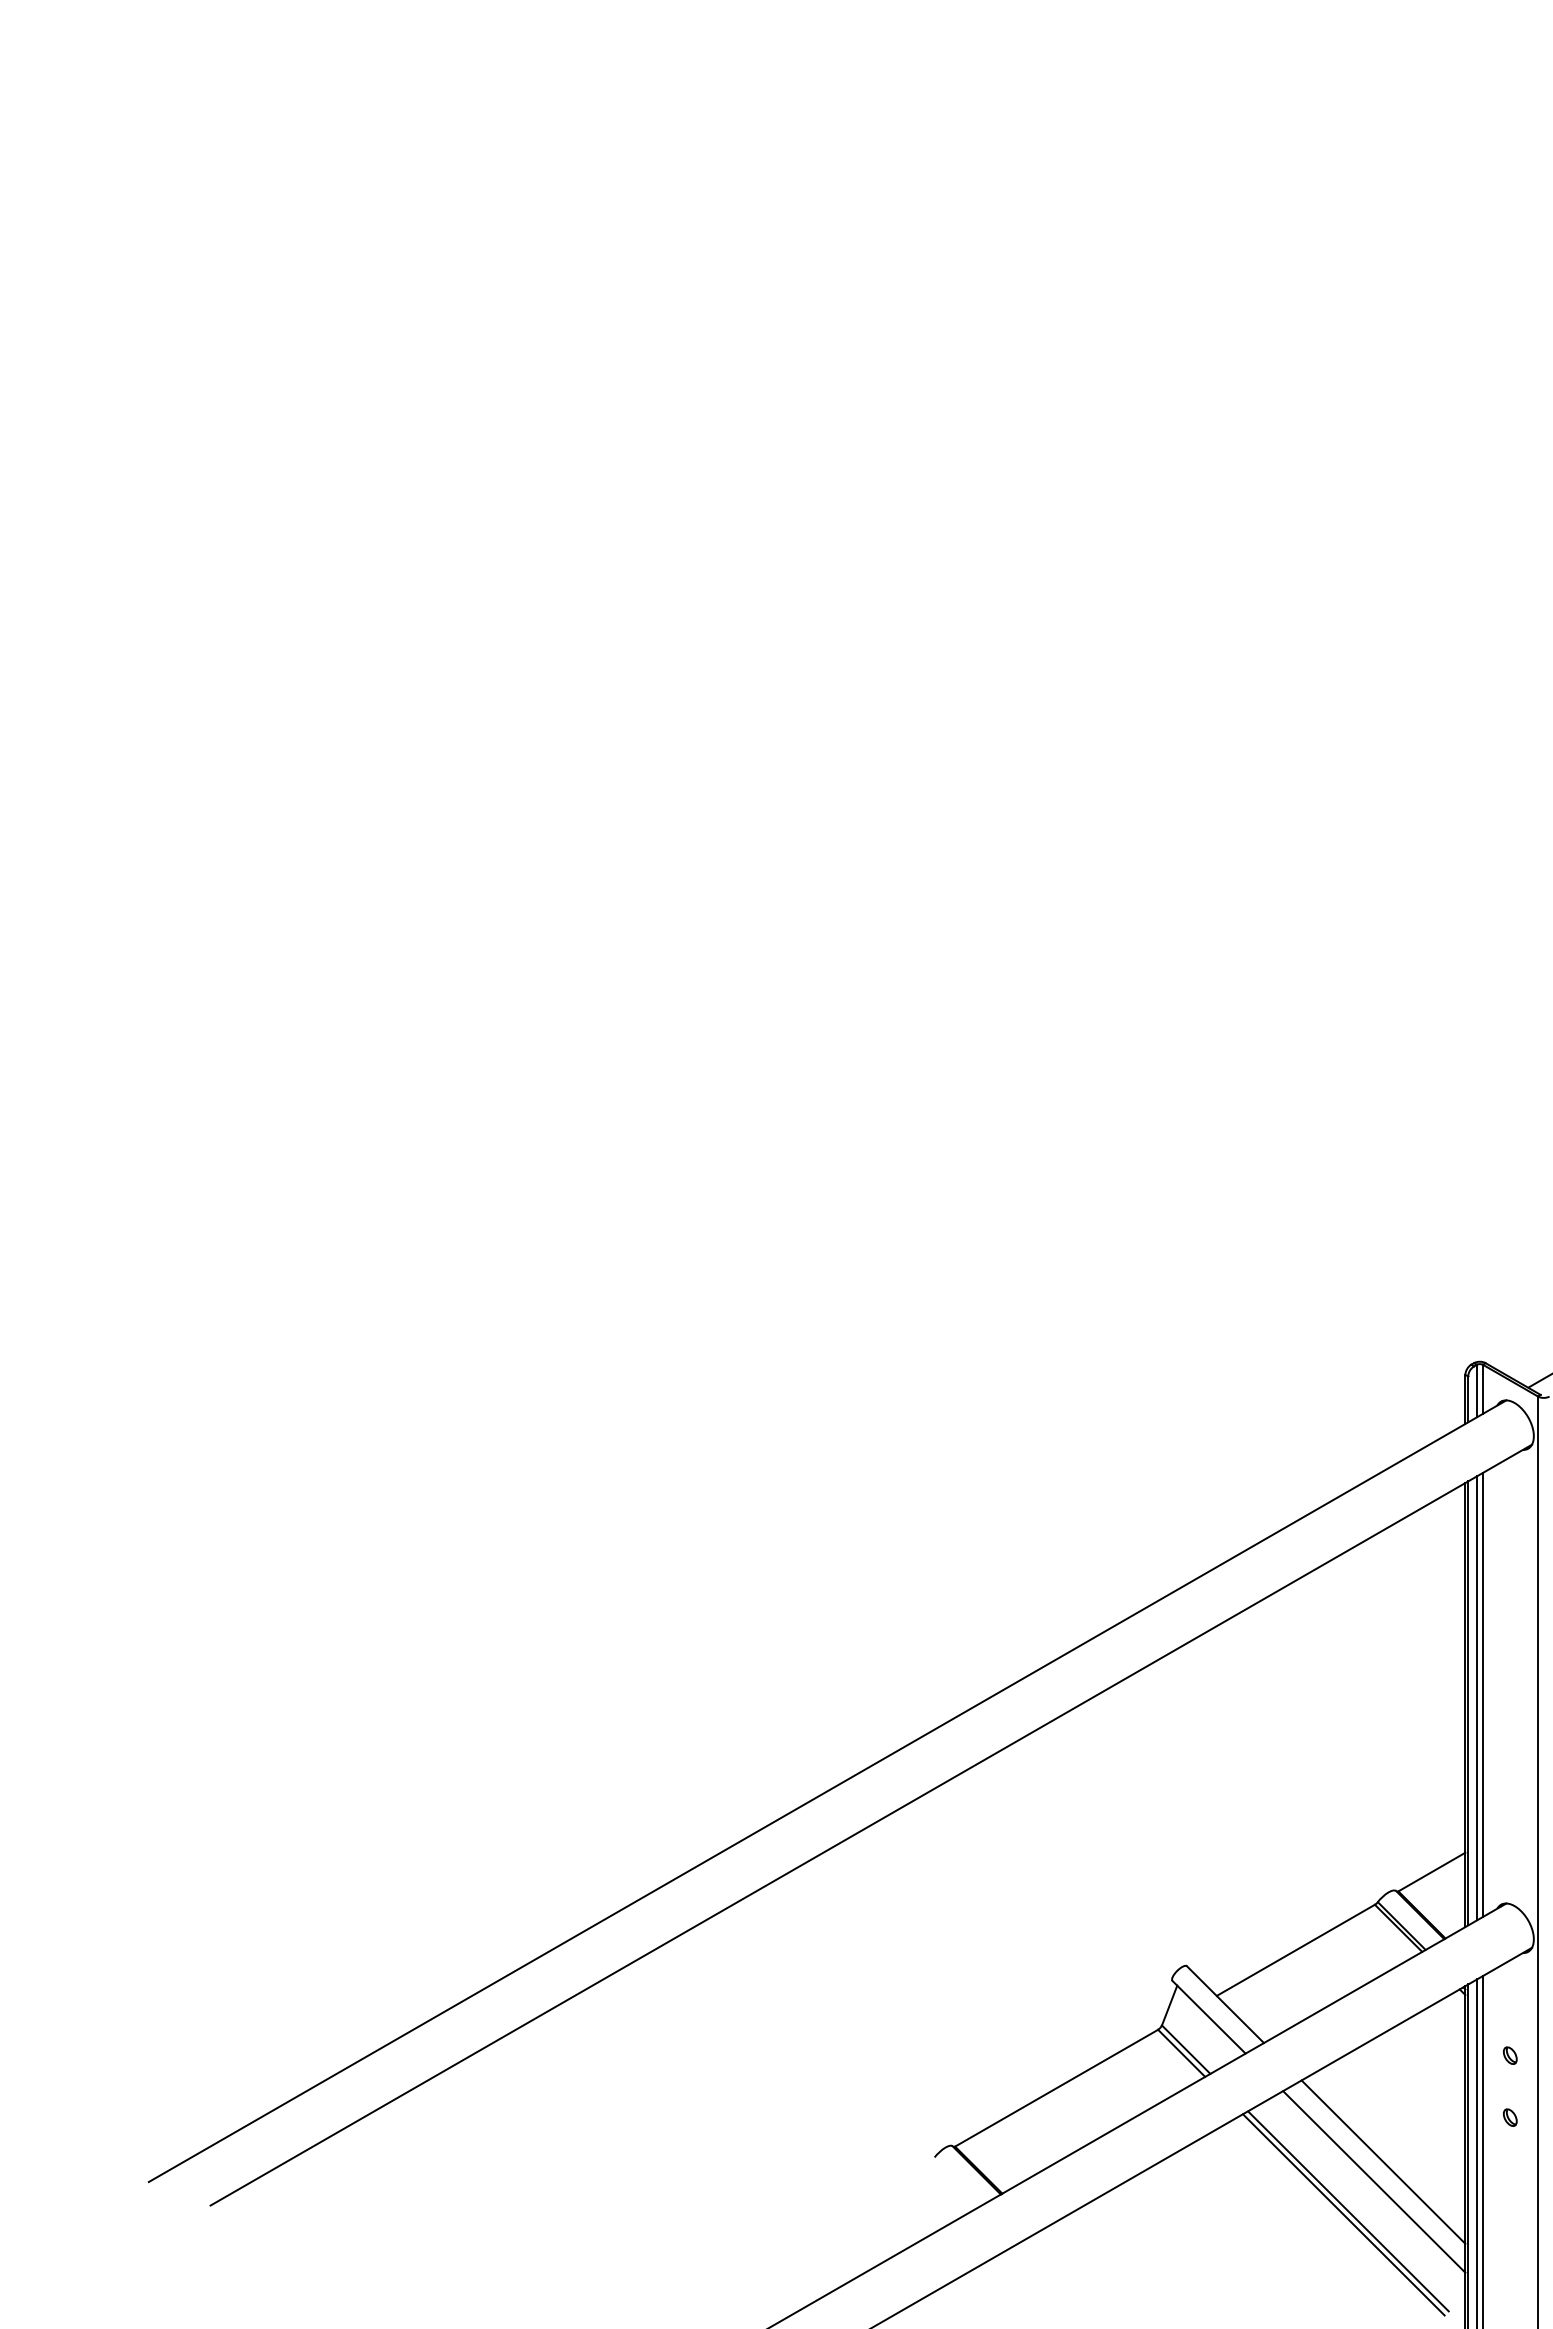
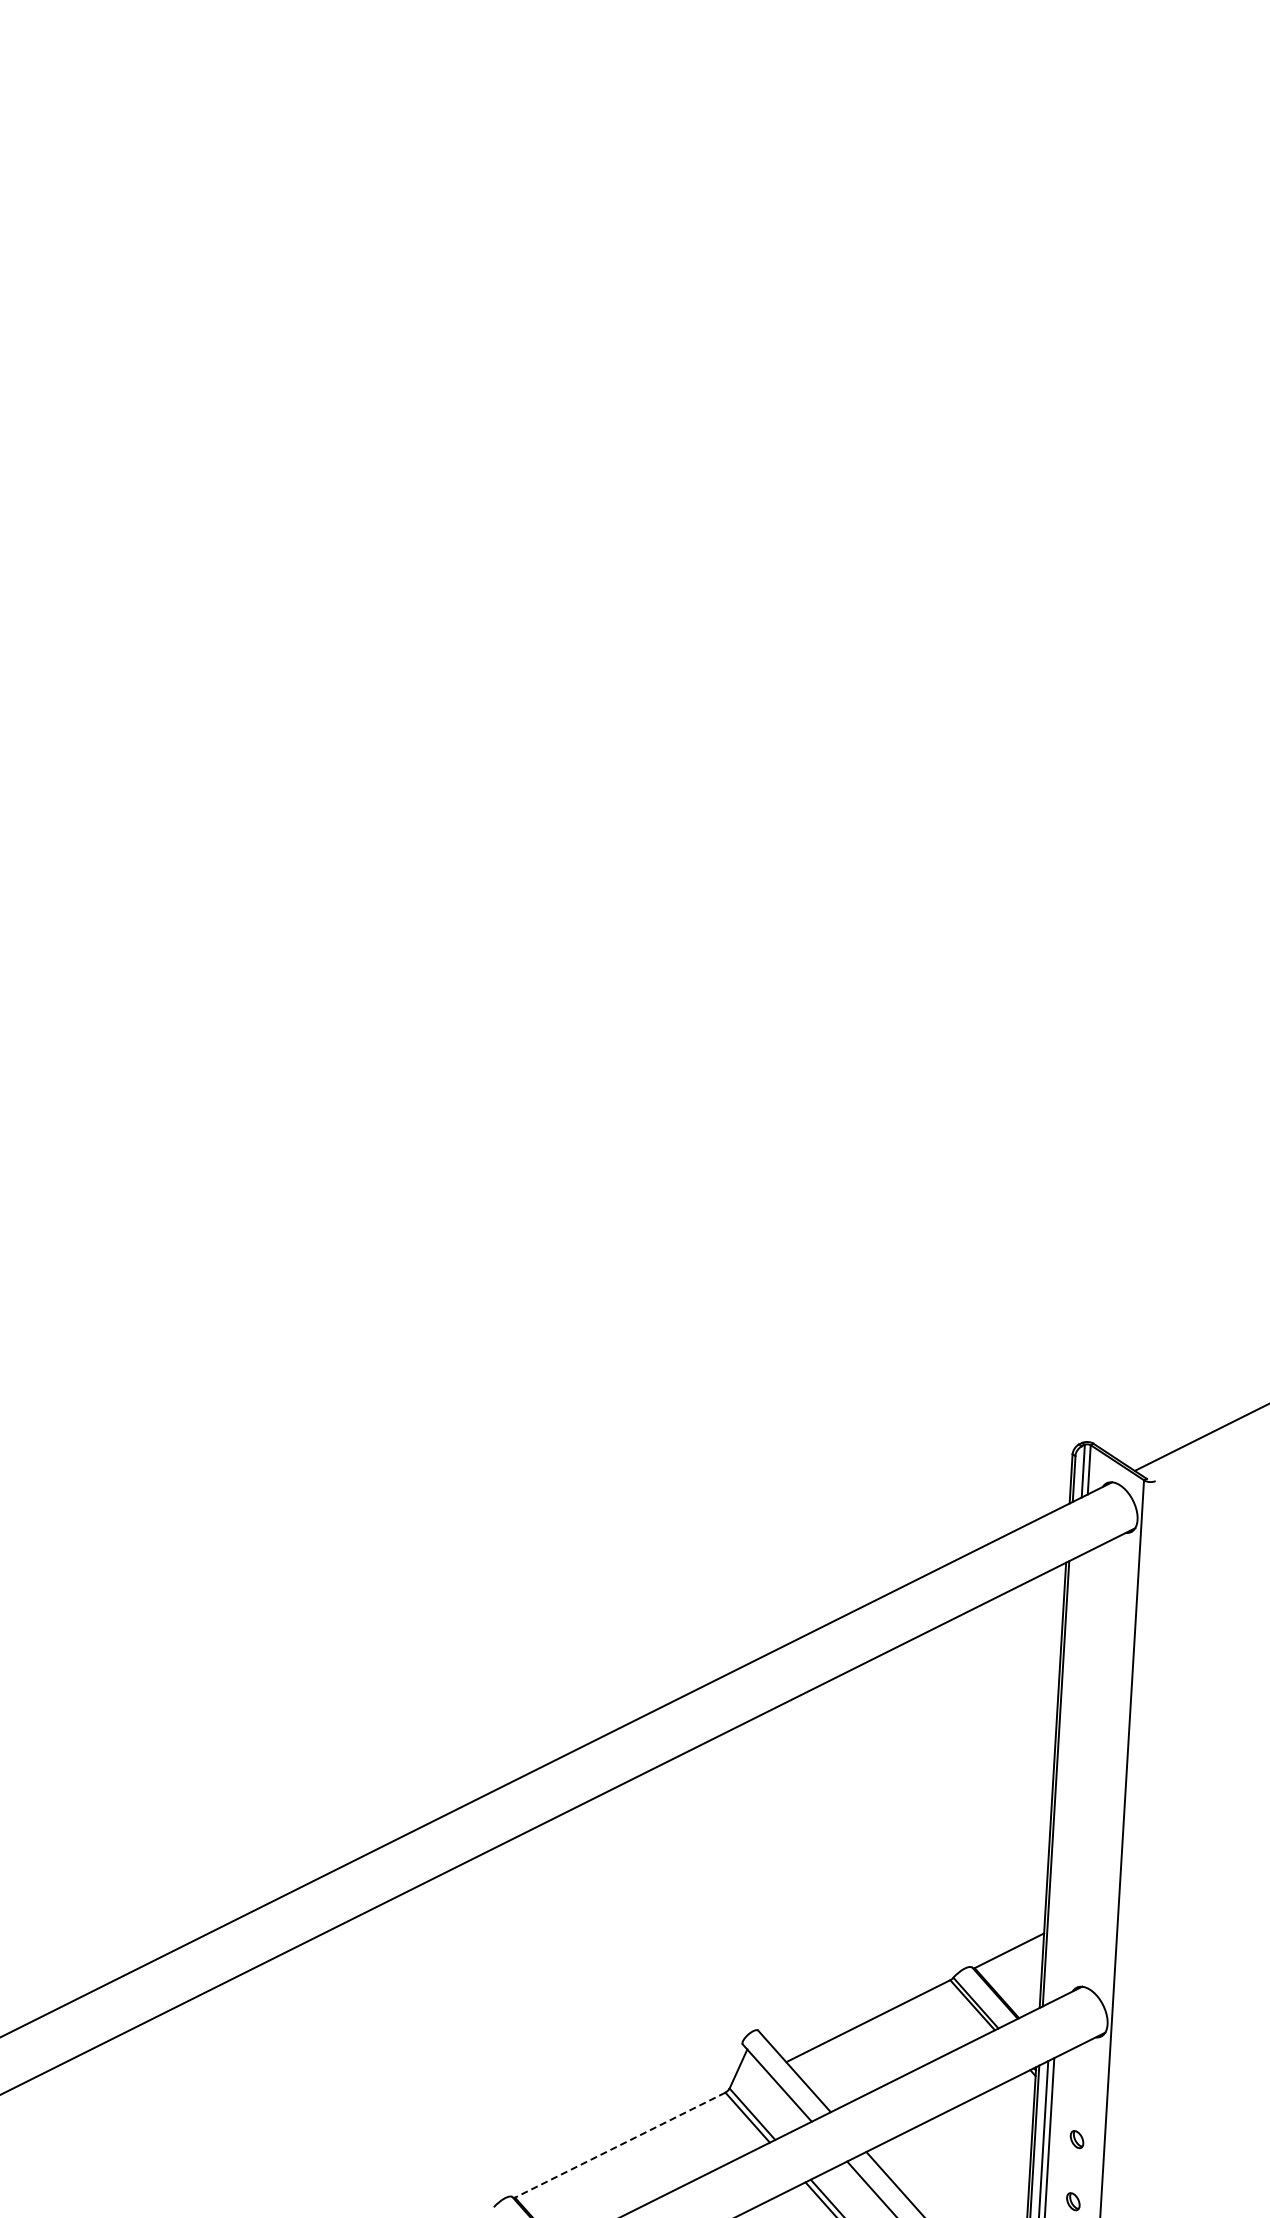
line: (1482, 1695) -> (1070, 1776), removed
line: (1477, 1698) -> (1065, 1779), removed
line: (1056, 2088) -> (620, 2145), solid -> dashed

